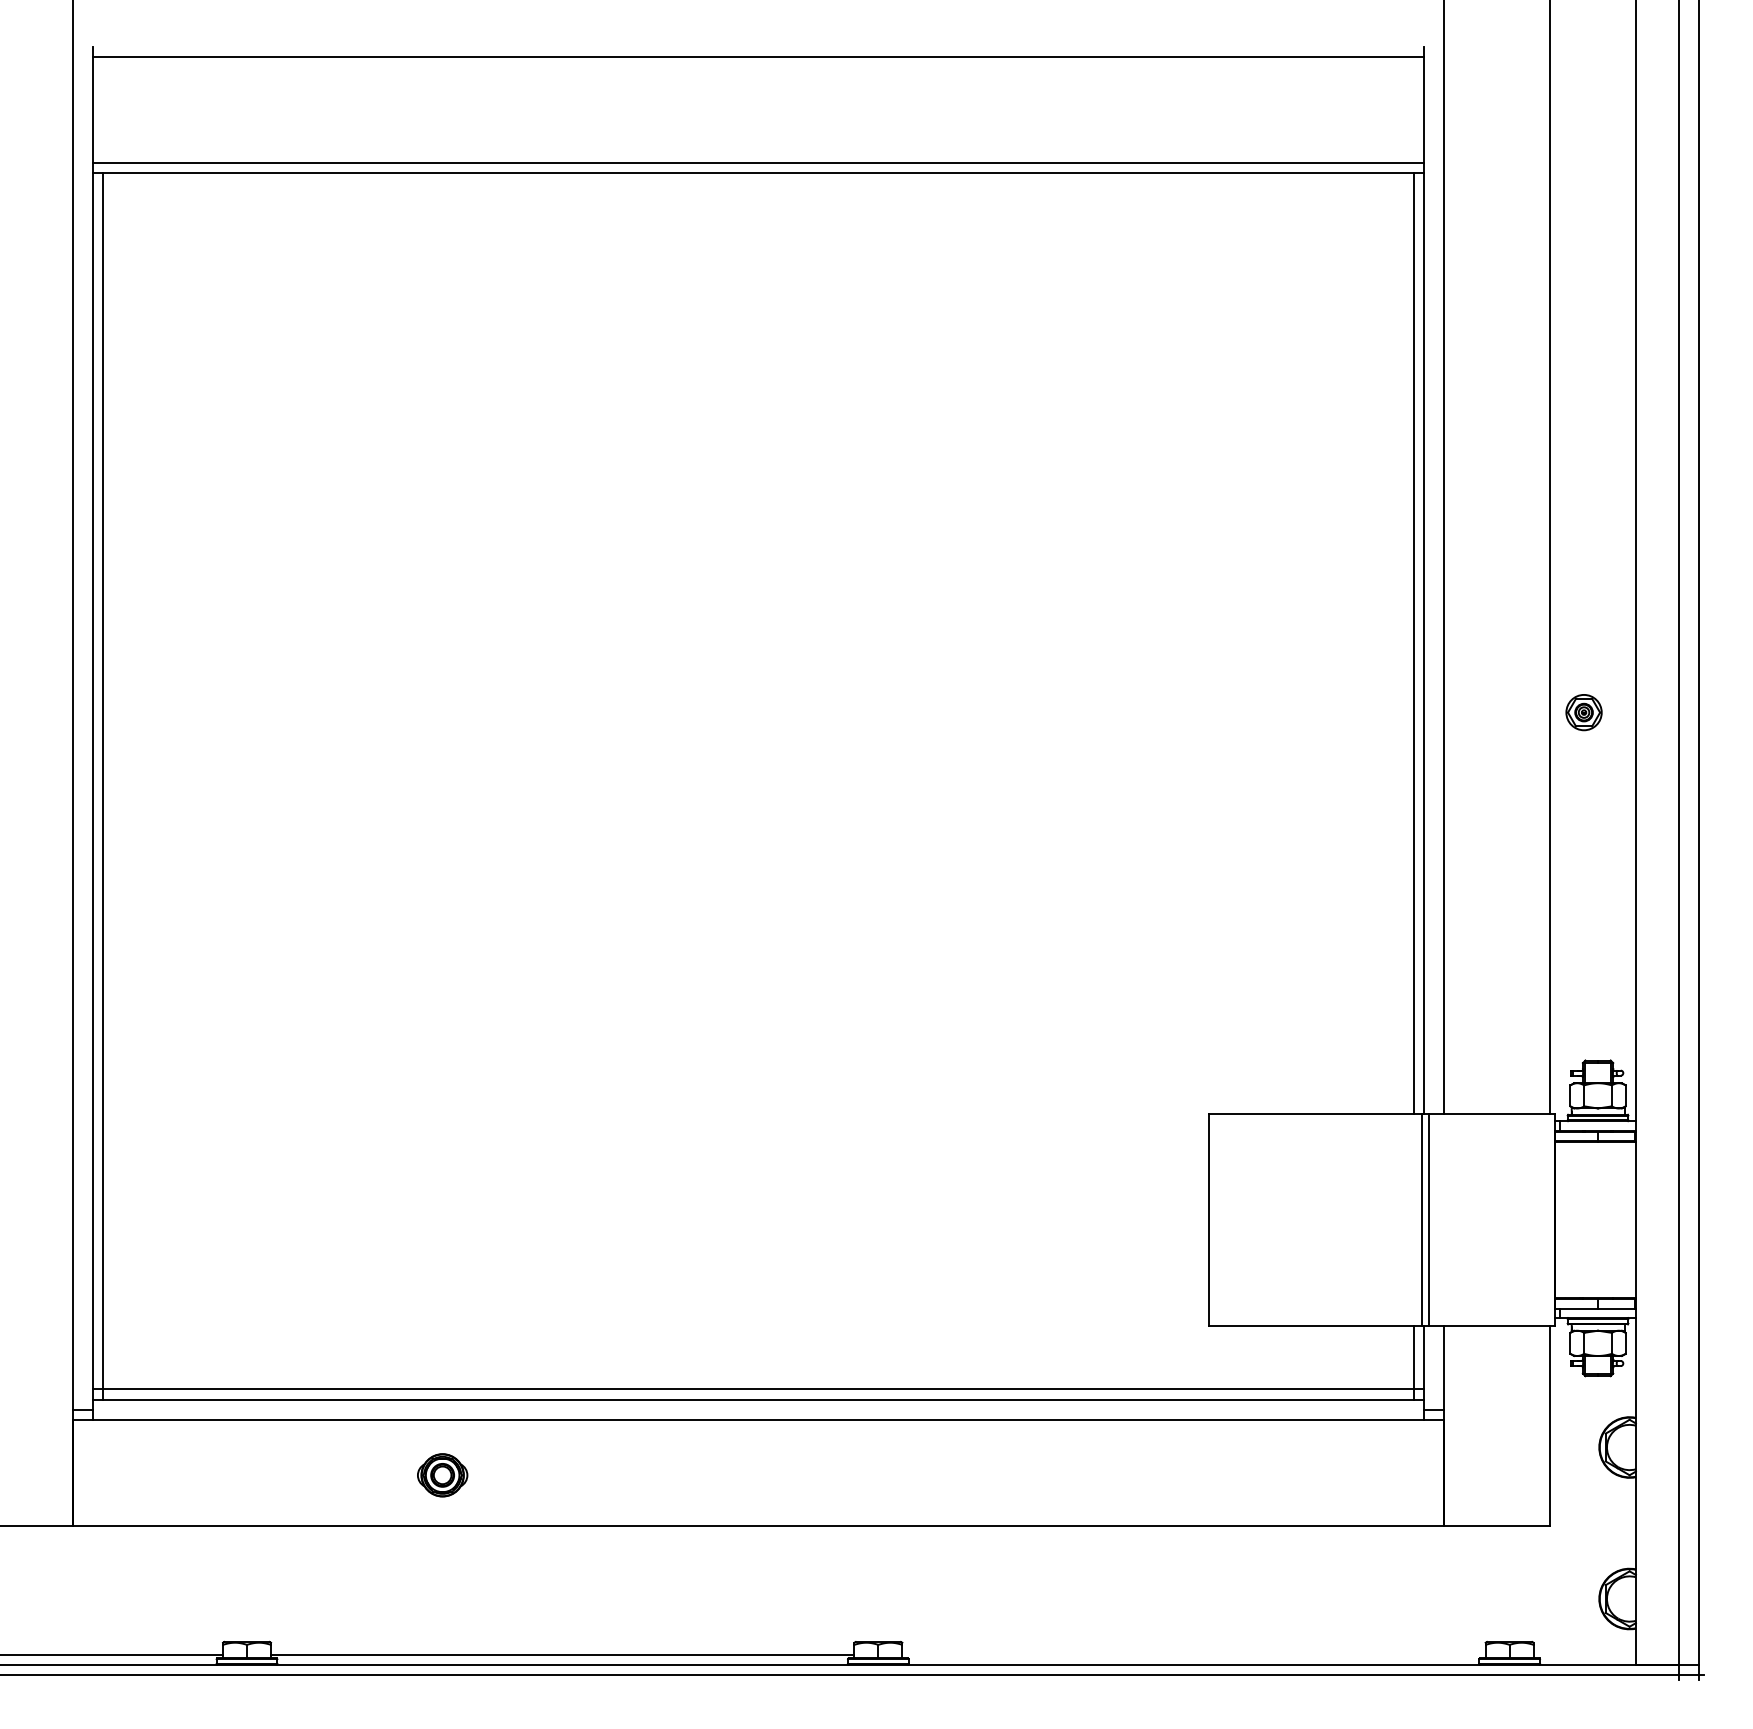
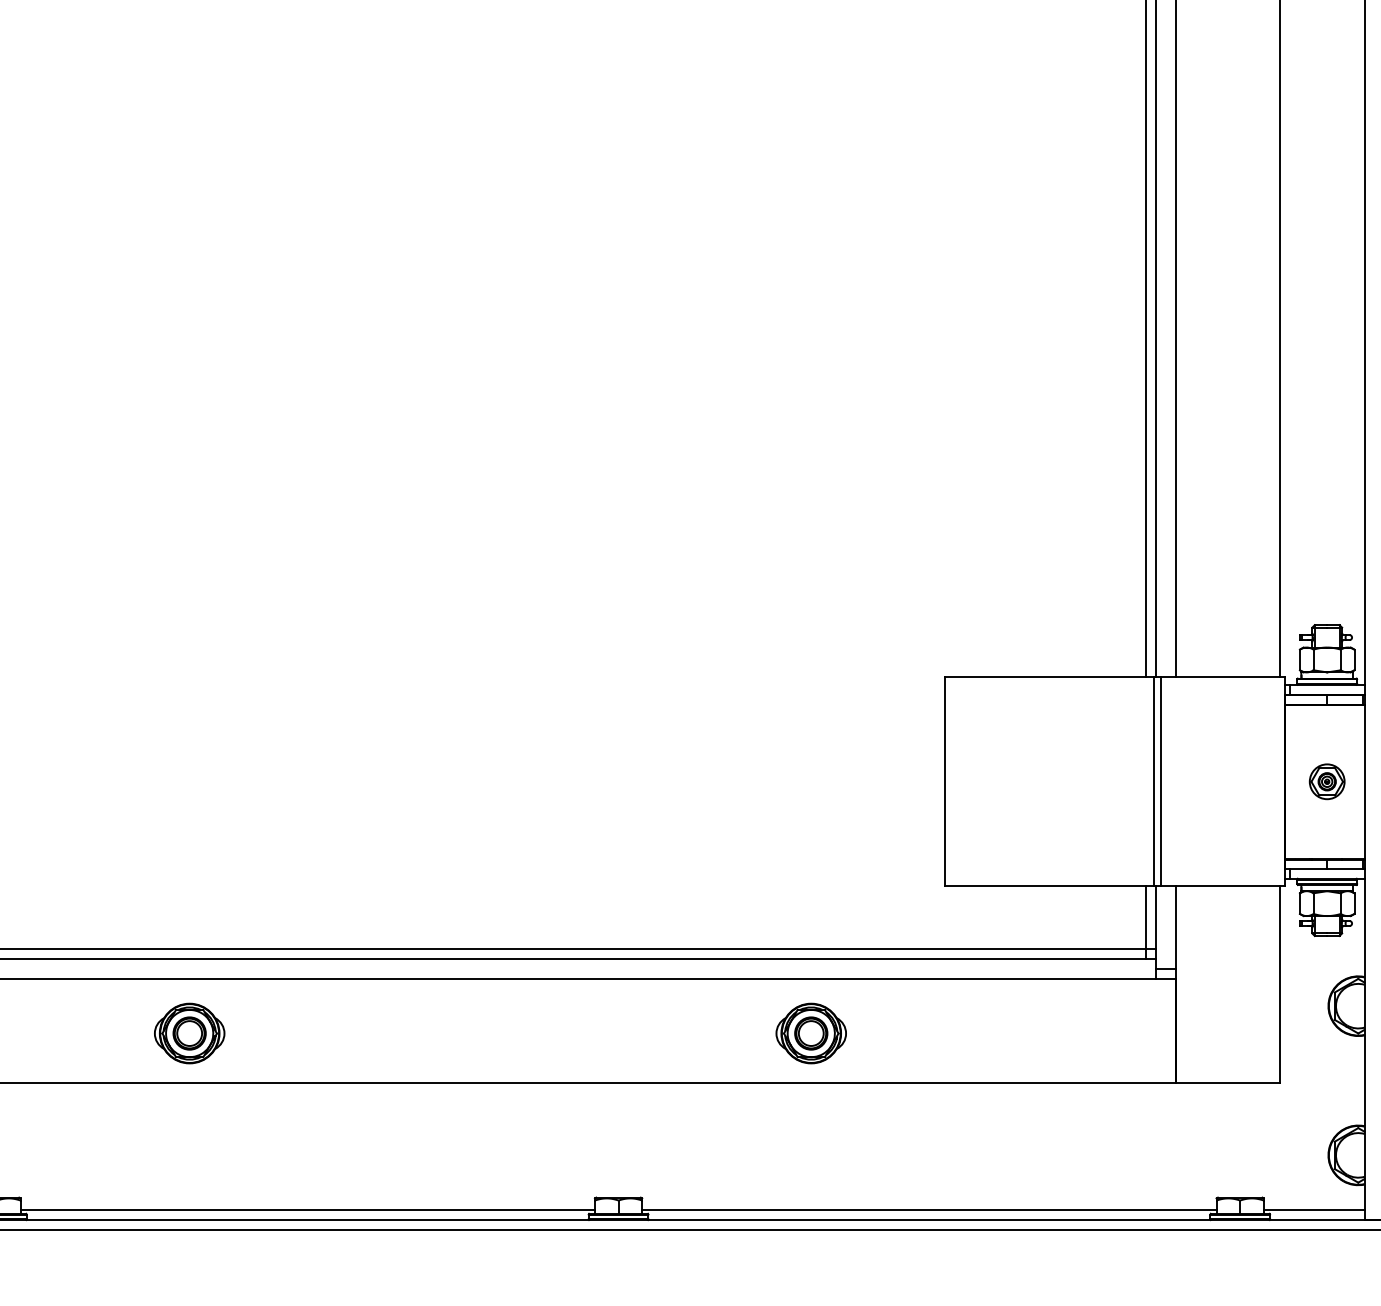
part: (1583, 712) -> (1326, 781), moved
part: (442, 1475) -> (189, 1033), size x1.43
part: (1073, 1475) -> (810, 1033), added
line: (1193, 1654) -> (928, 1209), added
line: (1584, 1654) -> (1313, 1209), added

